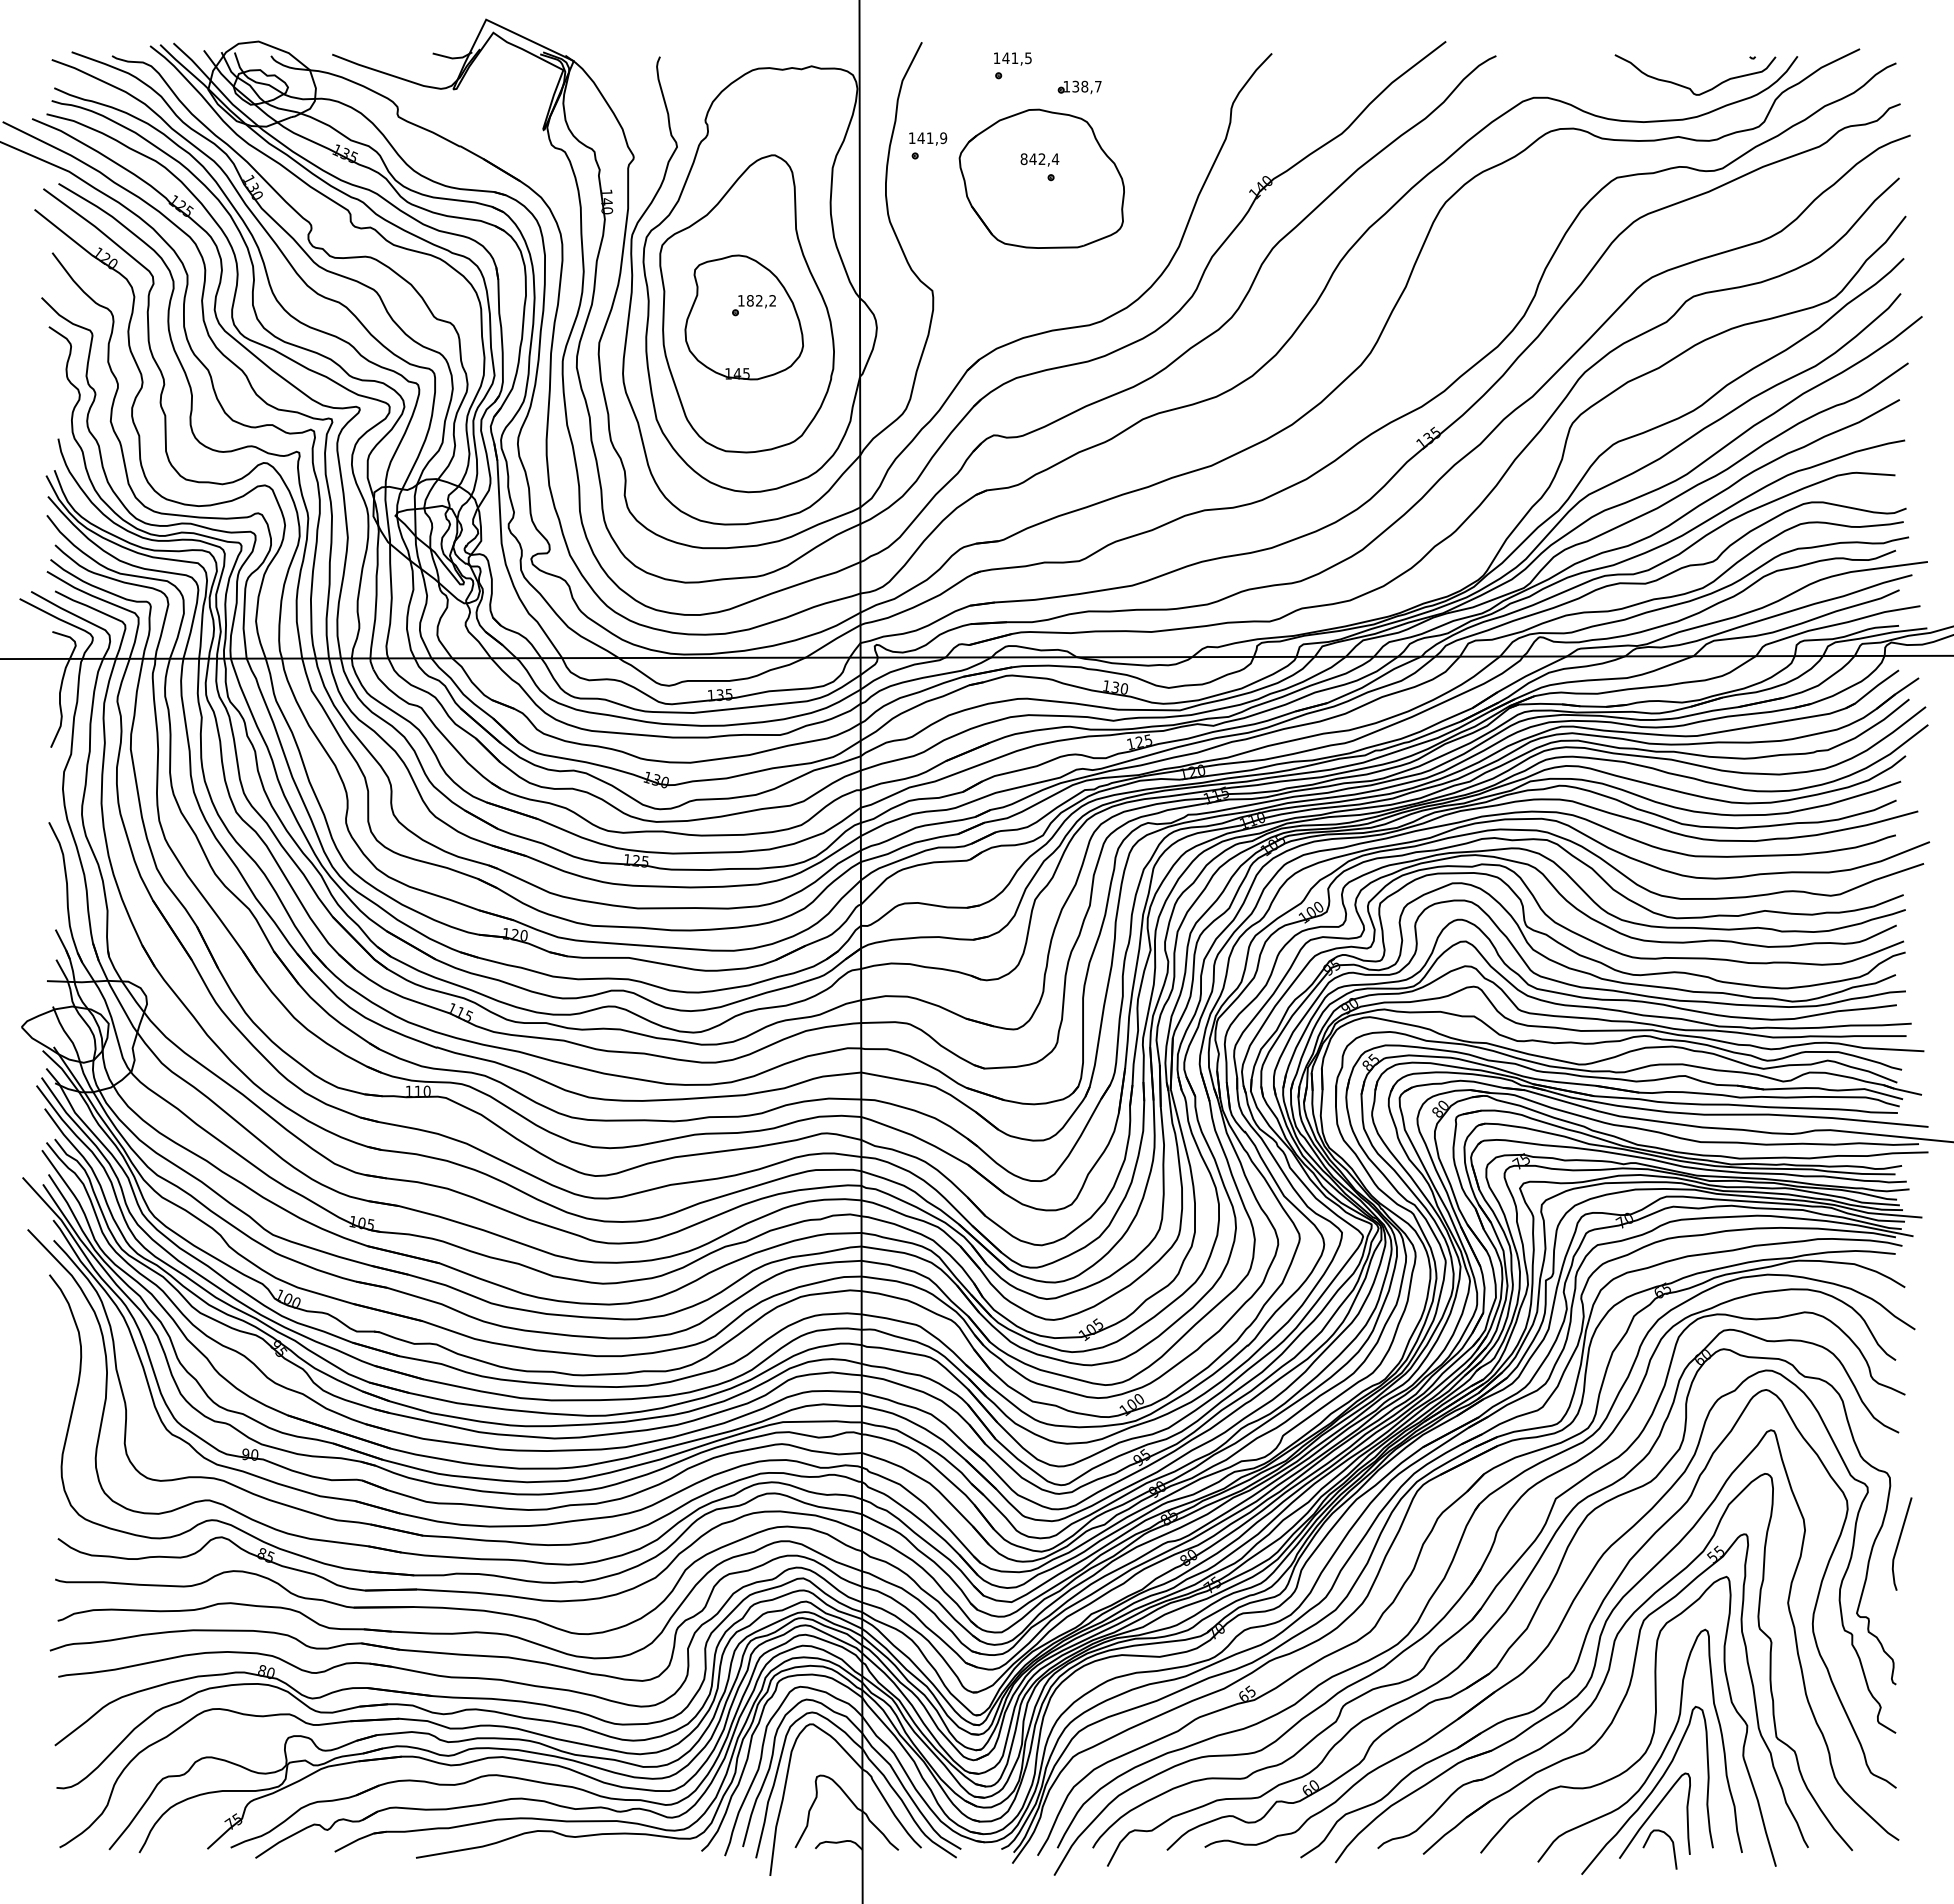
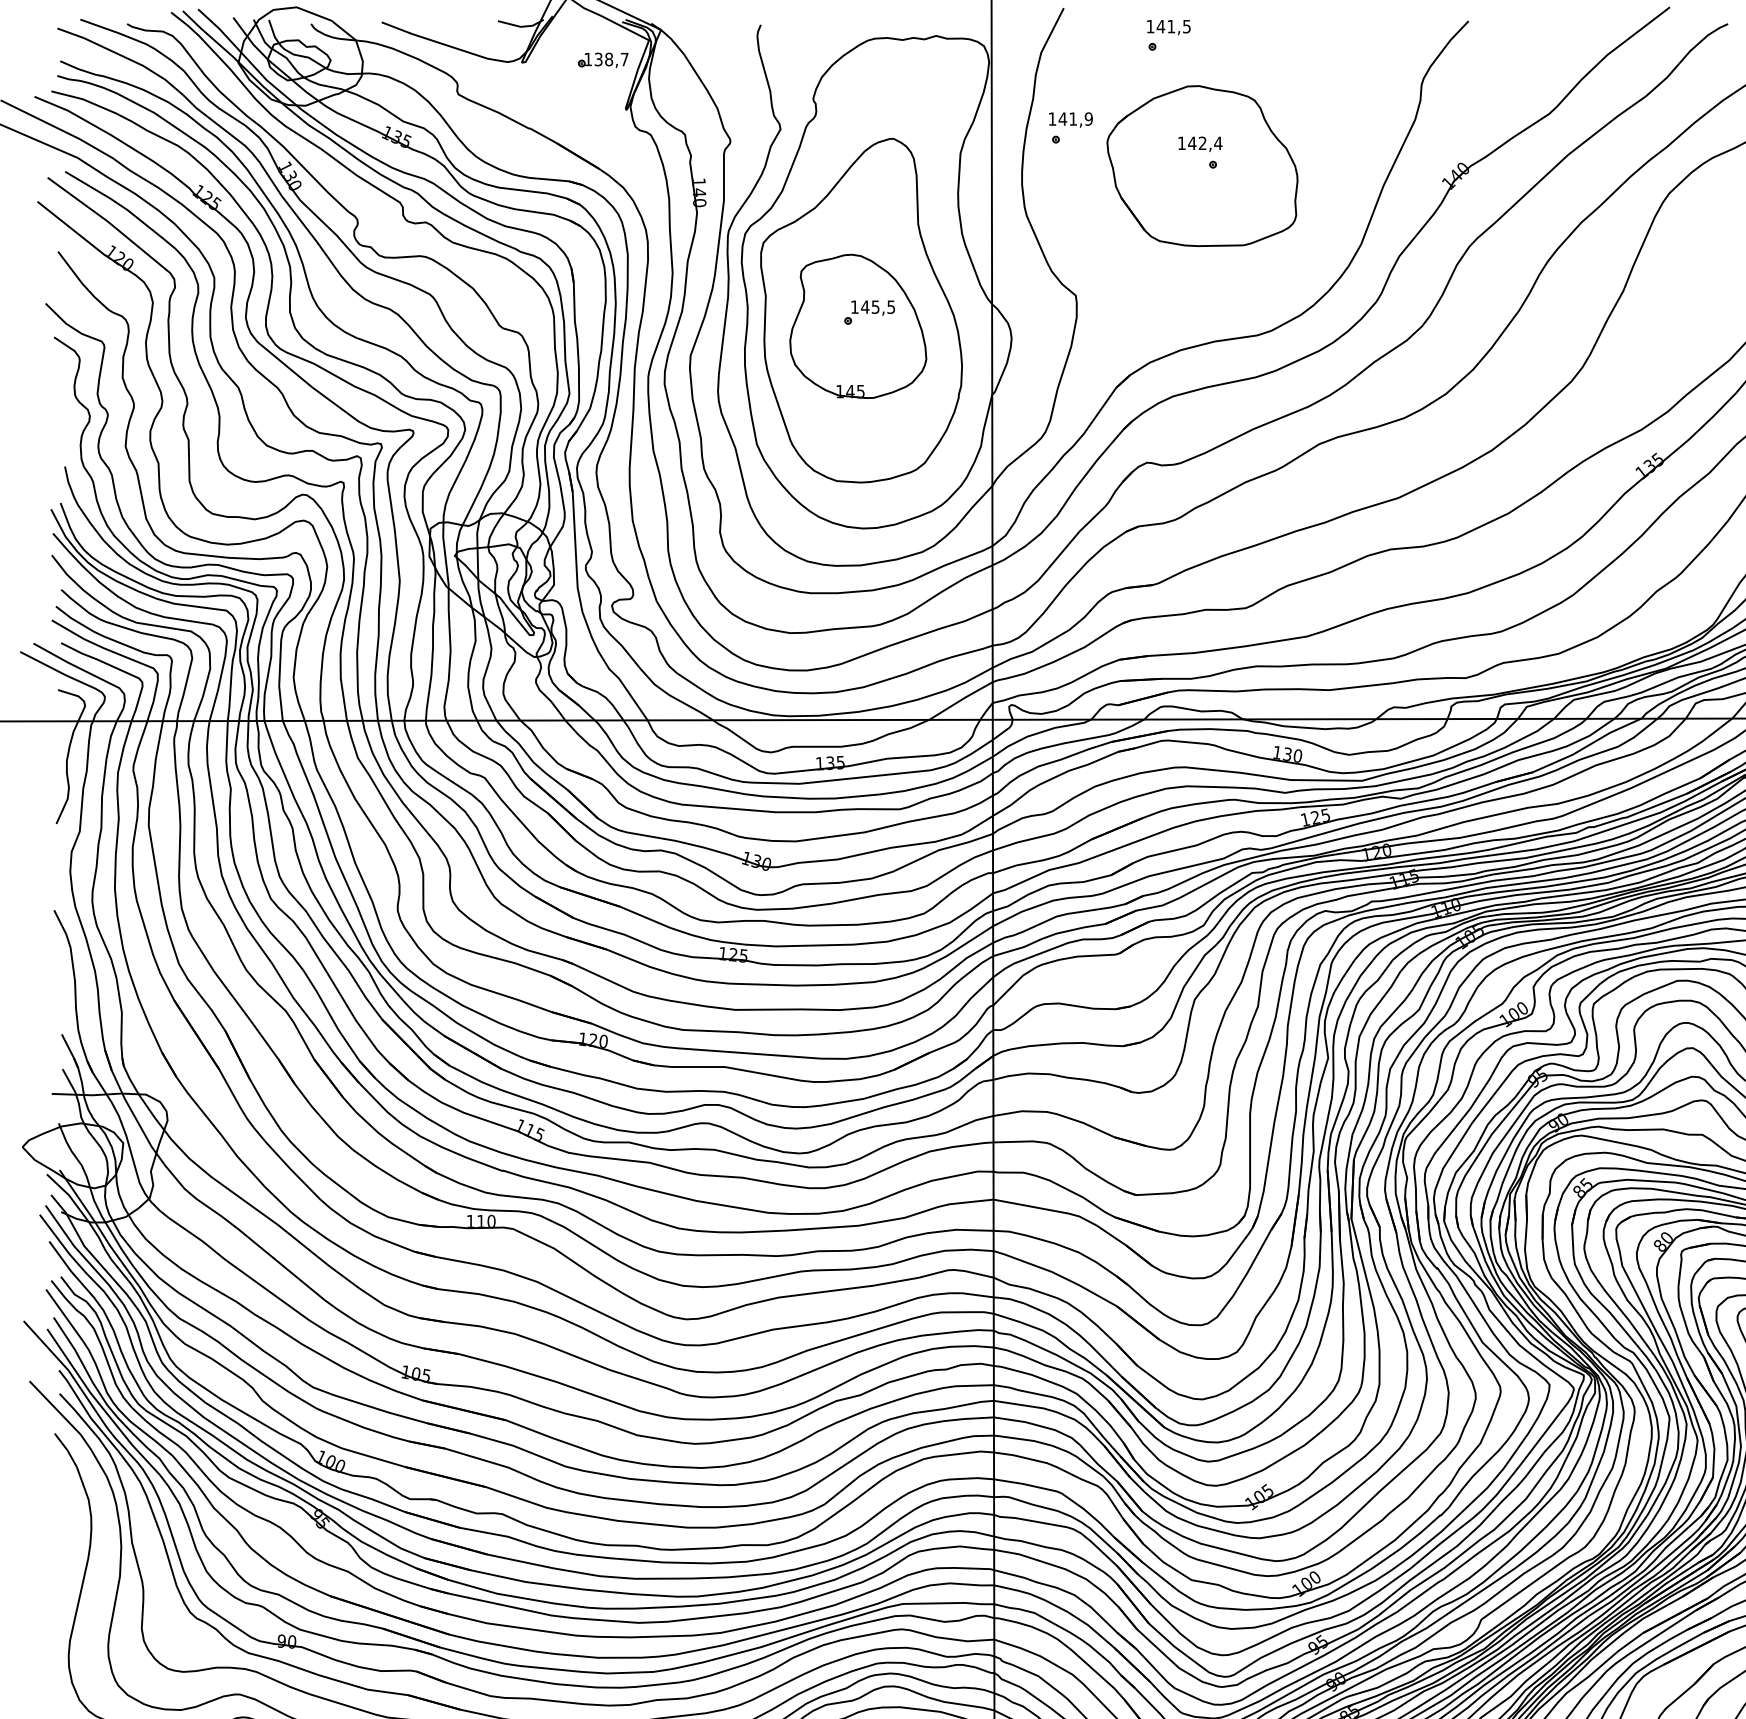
part: (1079, 87) -> (602, 60), moved
text: (1023, 159) -> (1181, 143), 842,4 -> 142,4
text: (761, 300) -> (878, 306), 182,2 -> 145,5

